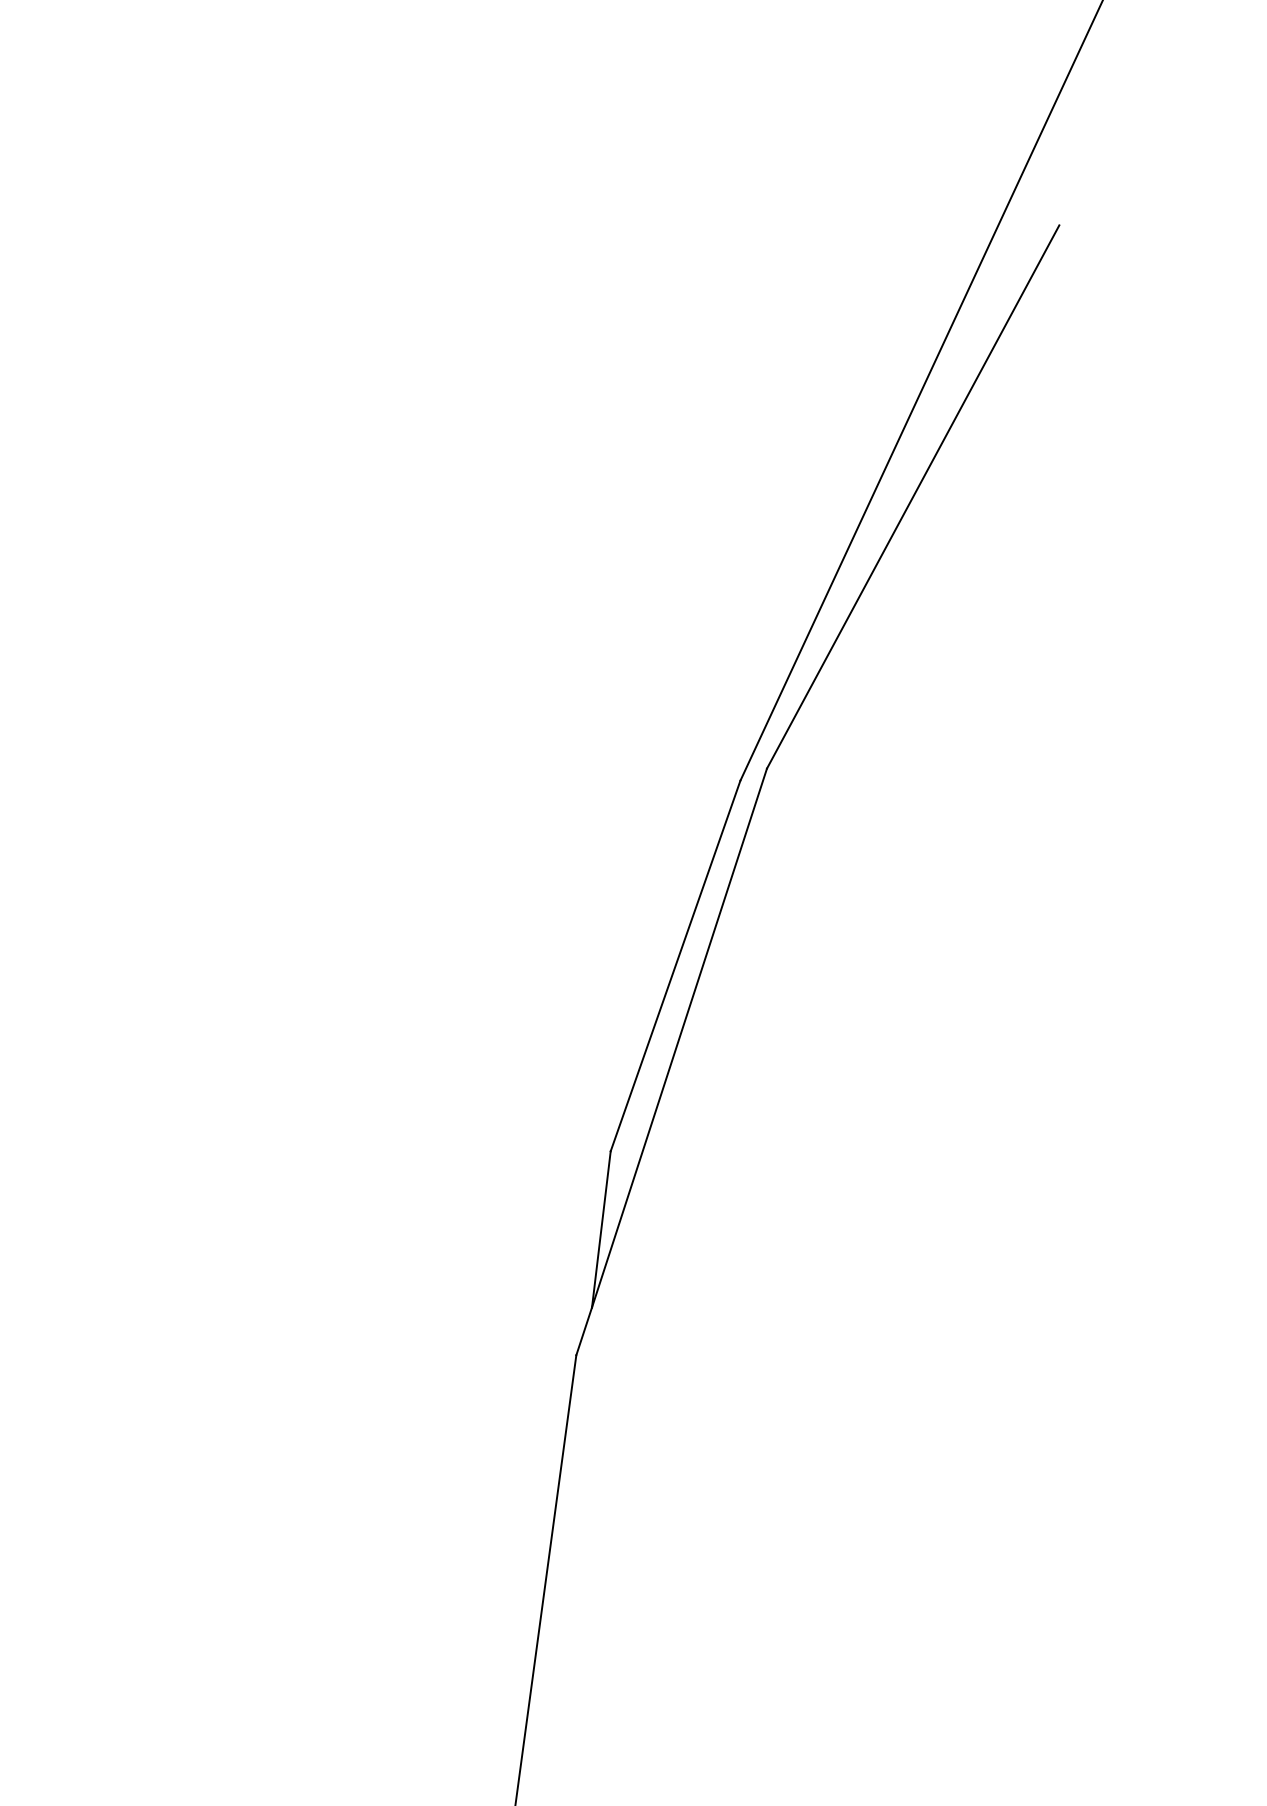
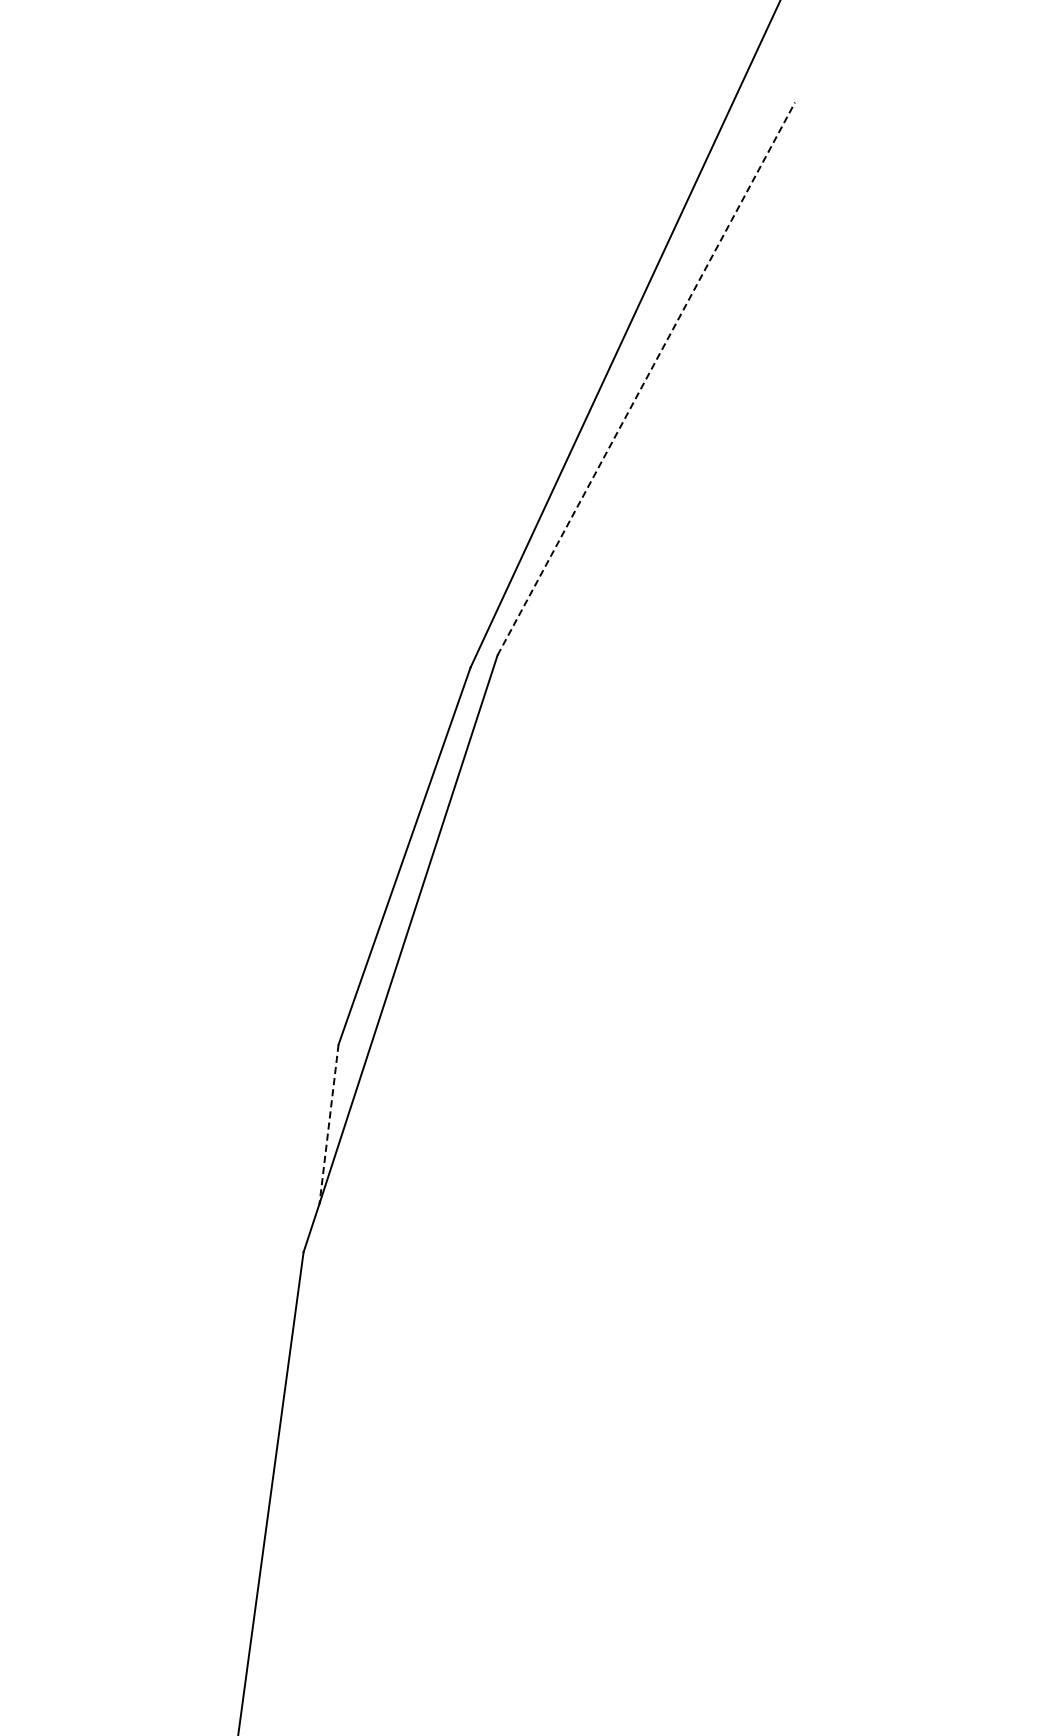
line: (913, 496) -> (646, 378), solid -> dashed
line: (601, 1229) -> (329, 1124), solid -> dashed

